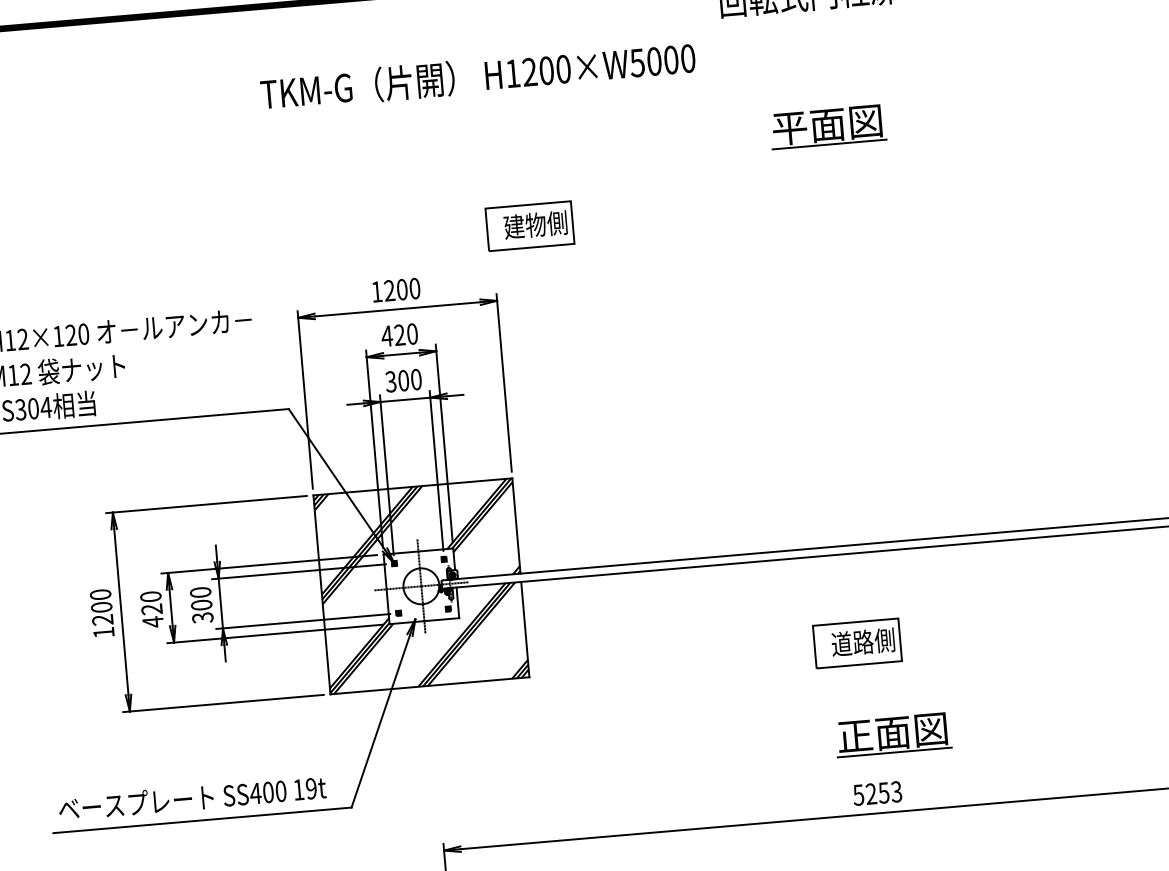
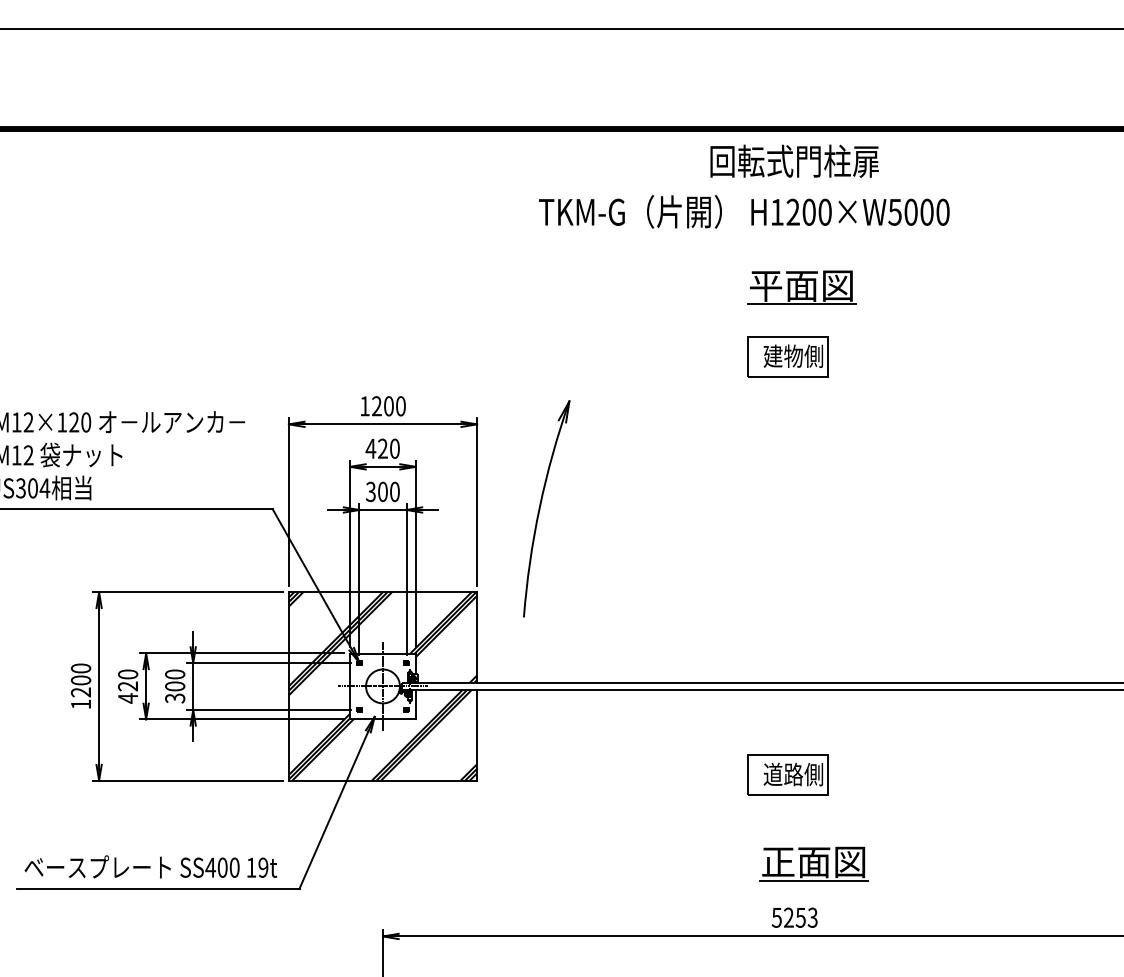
text: (478, 75) -> (744, 211), moved
part: (529, 225) -> (787, 356), moved
part: (578, 383) -> (546, 508), added

